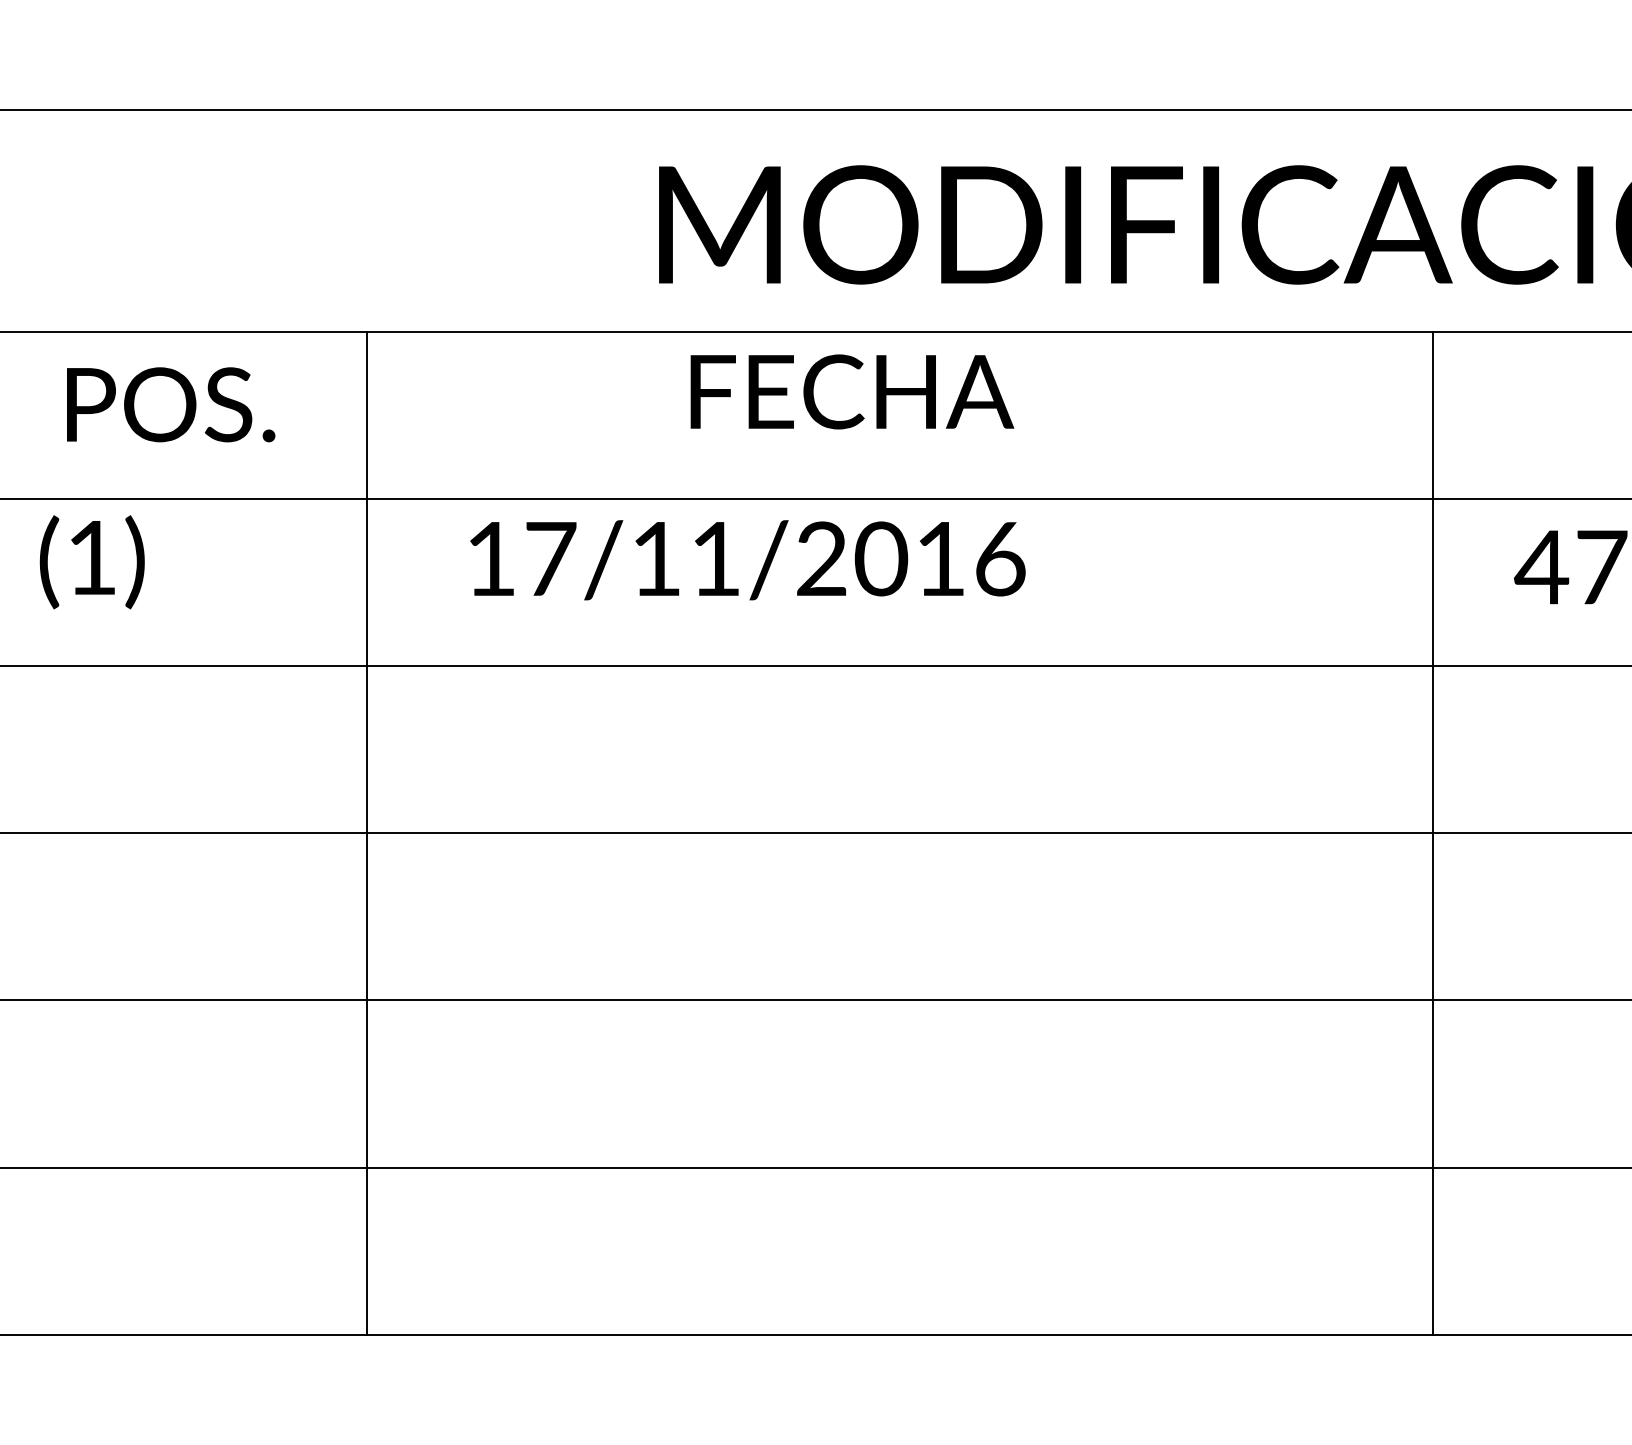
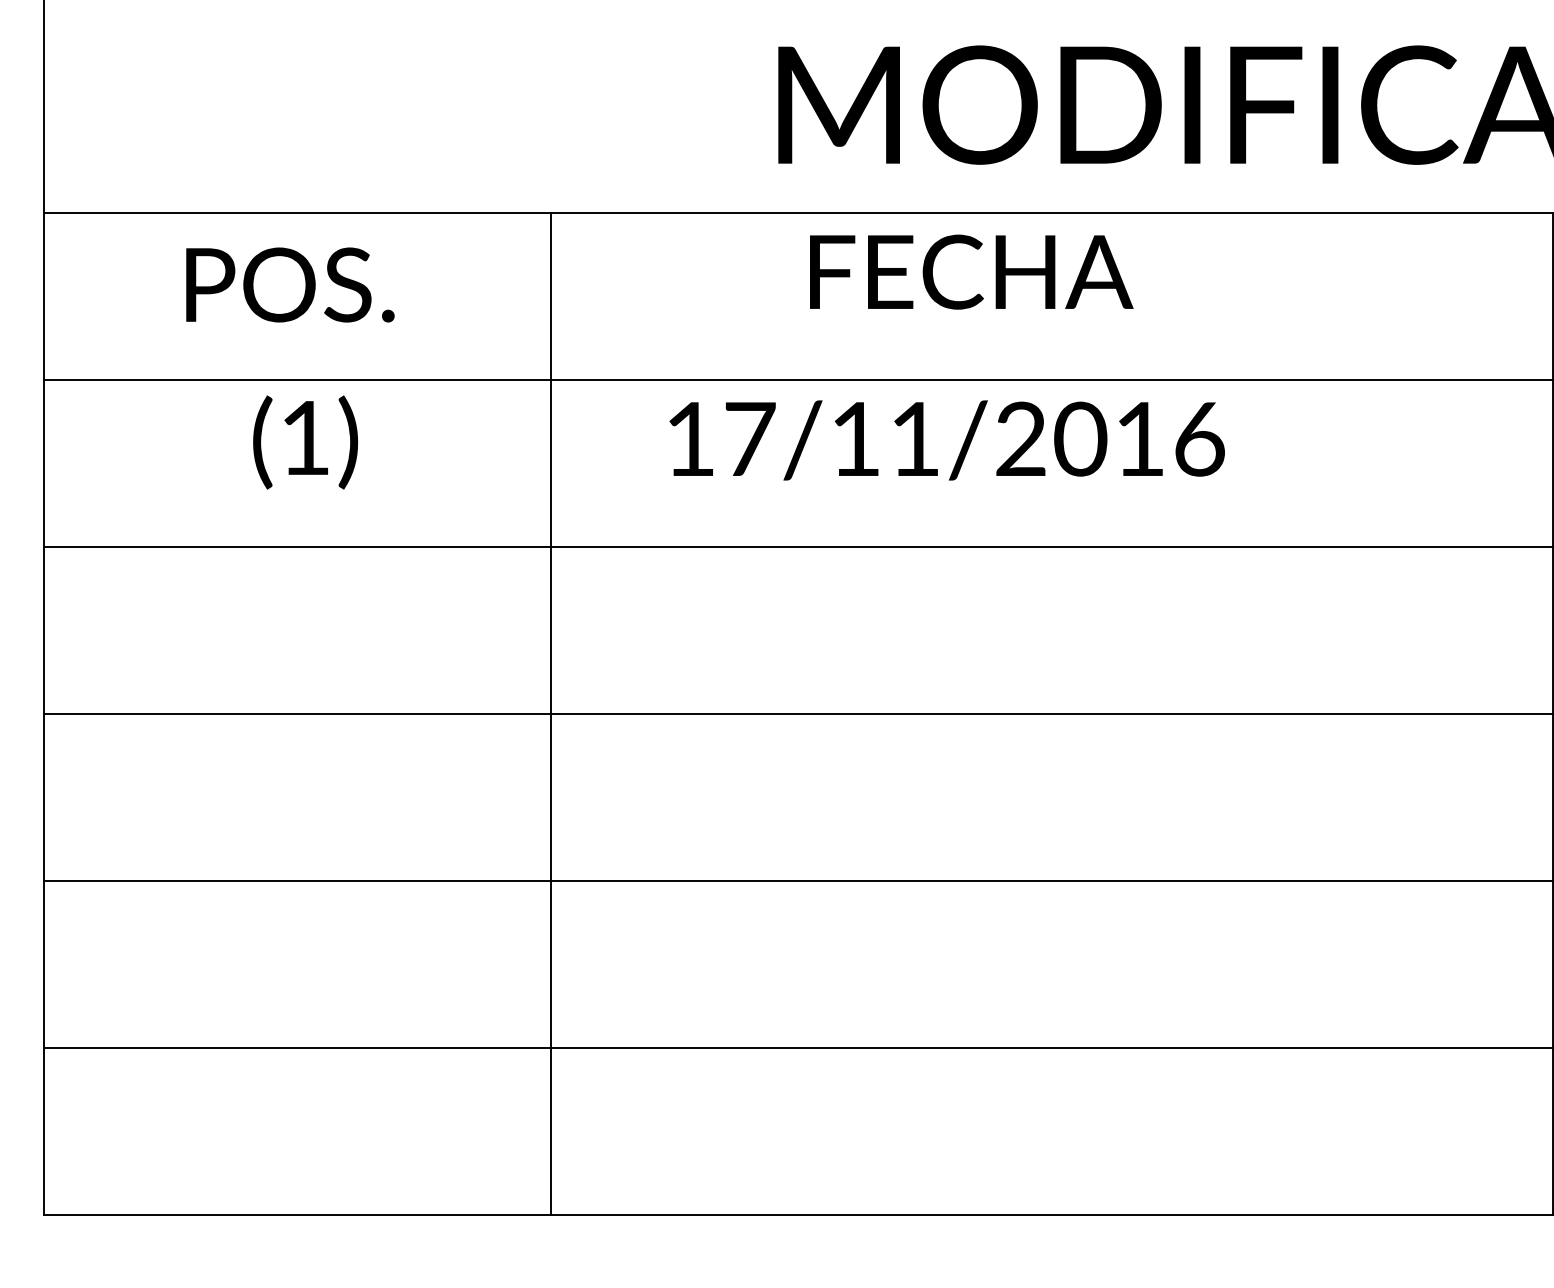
text: (747, 560) -> (946, 440), moved
text: (91, 562) -> (304, 442), moved
line: (367, 833) -> (550, 713), moved

